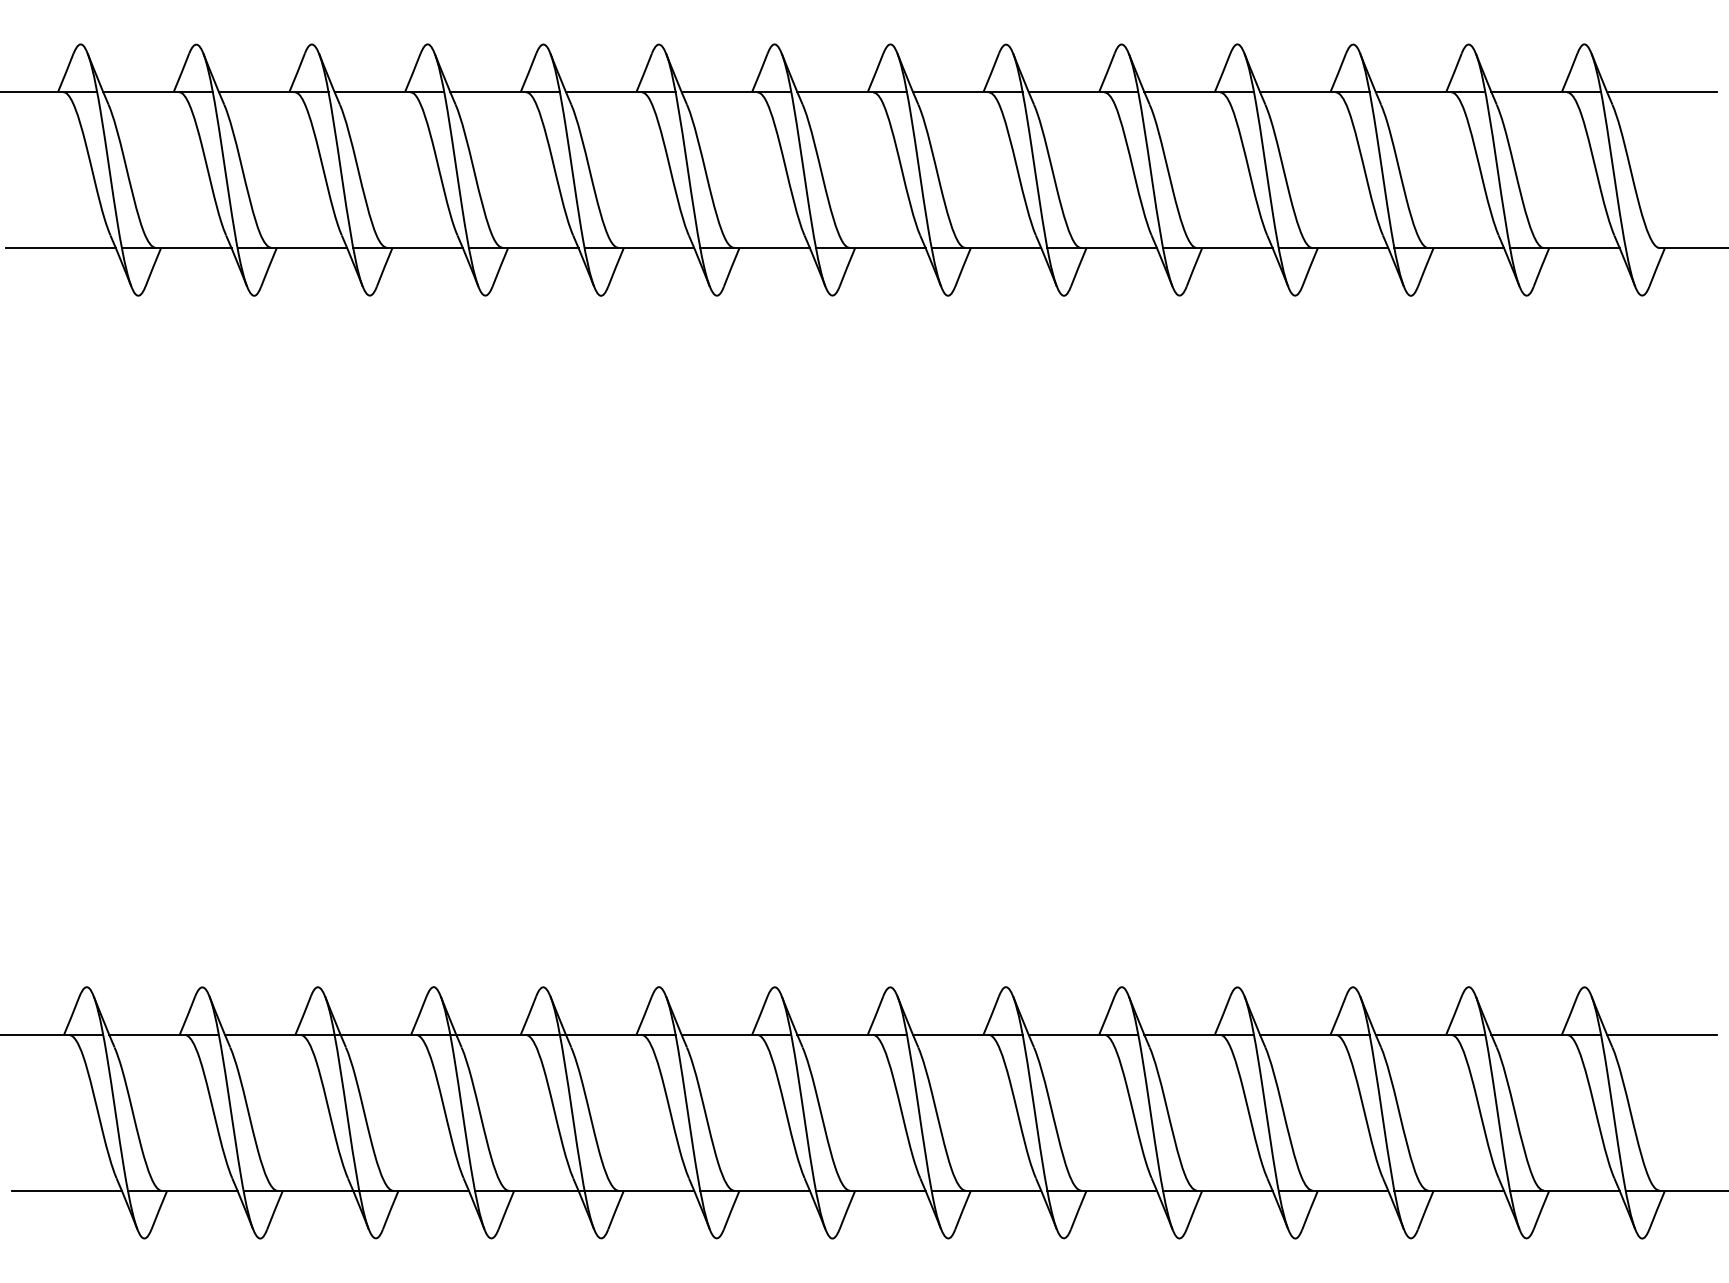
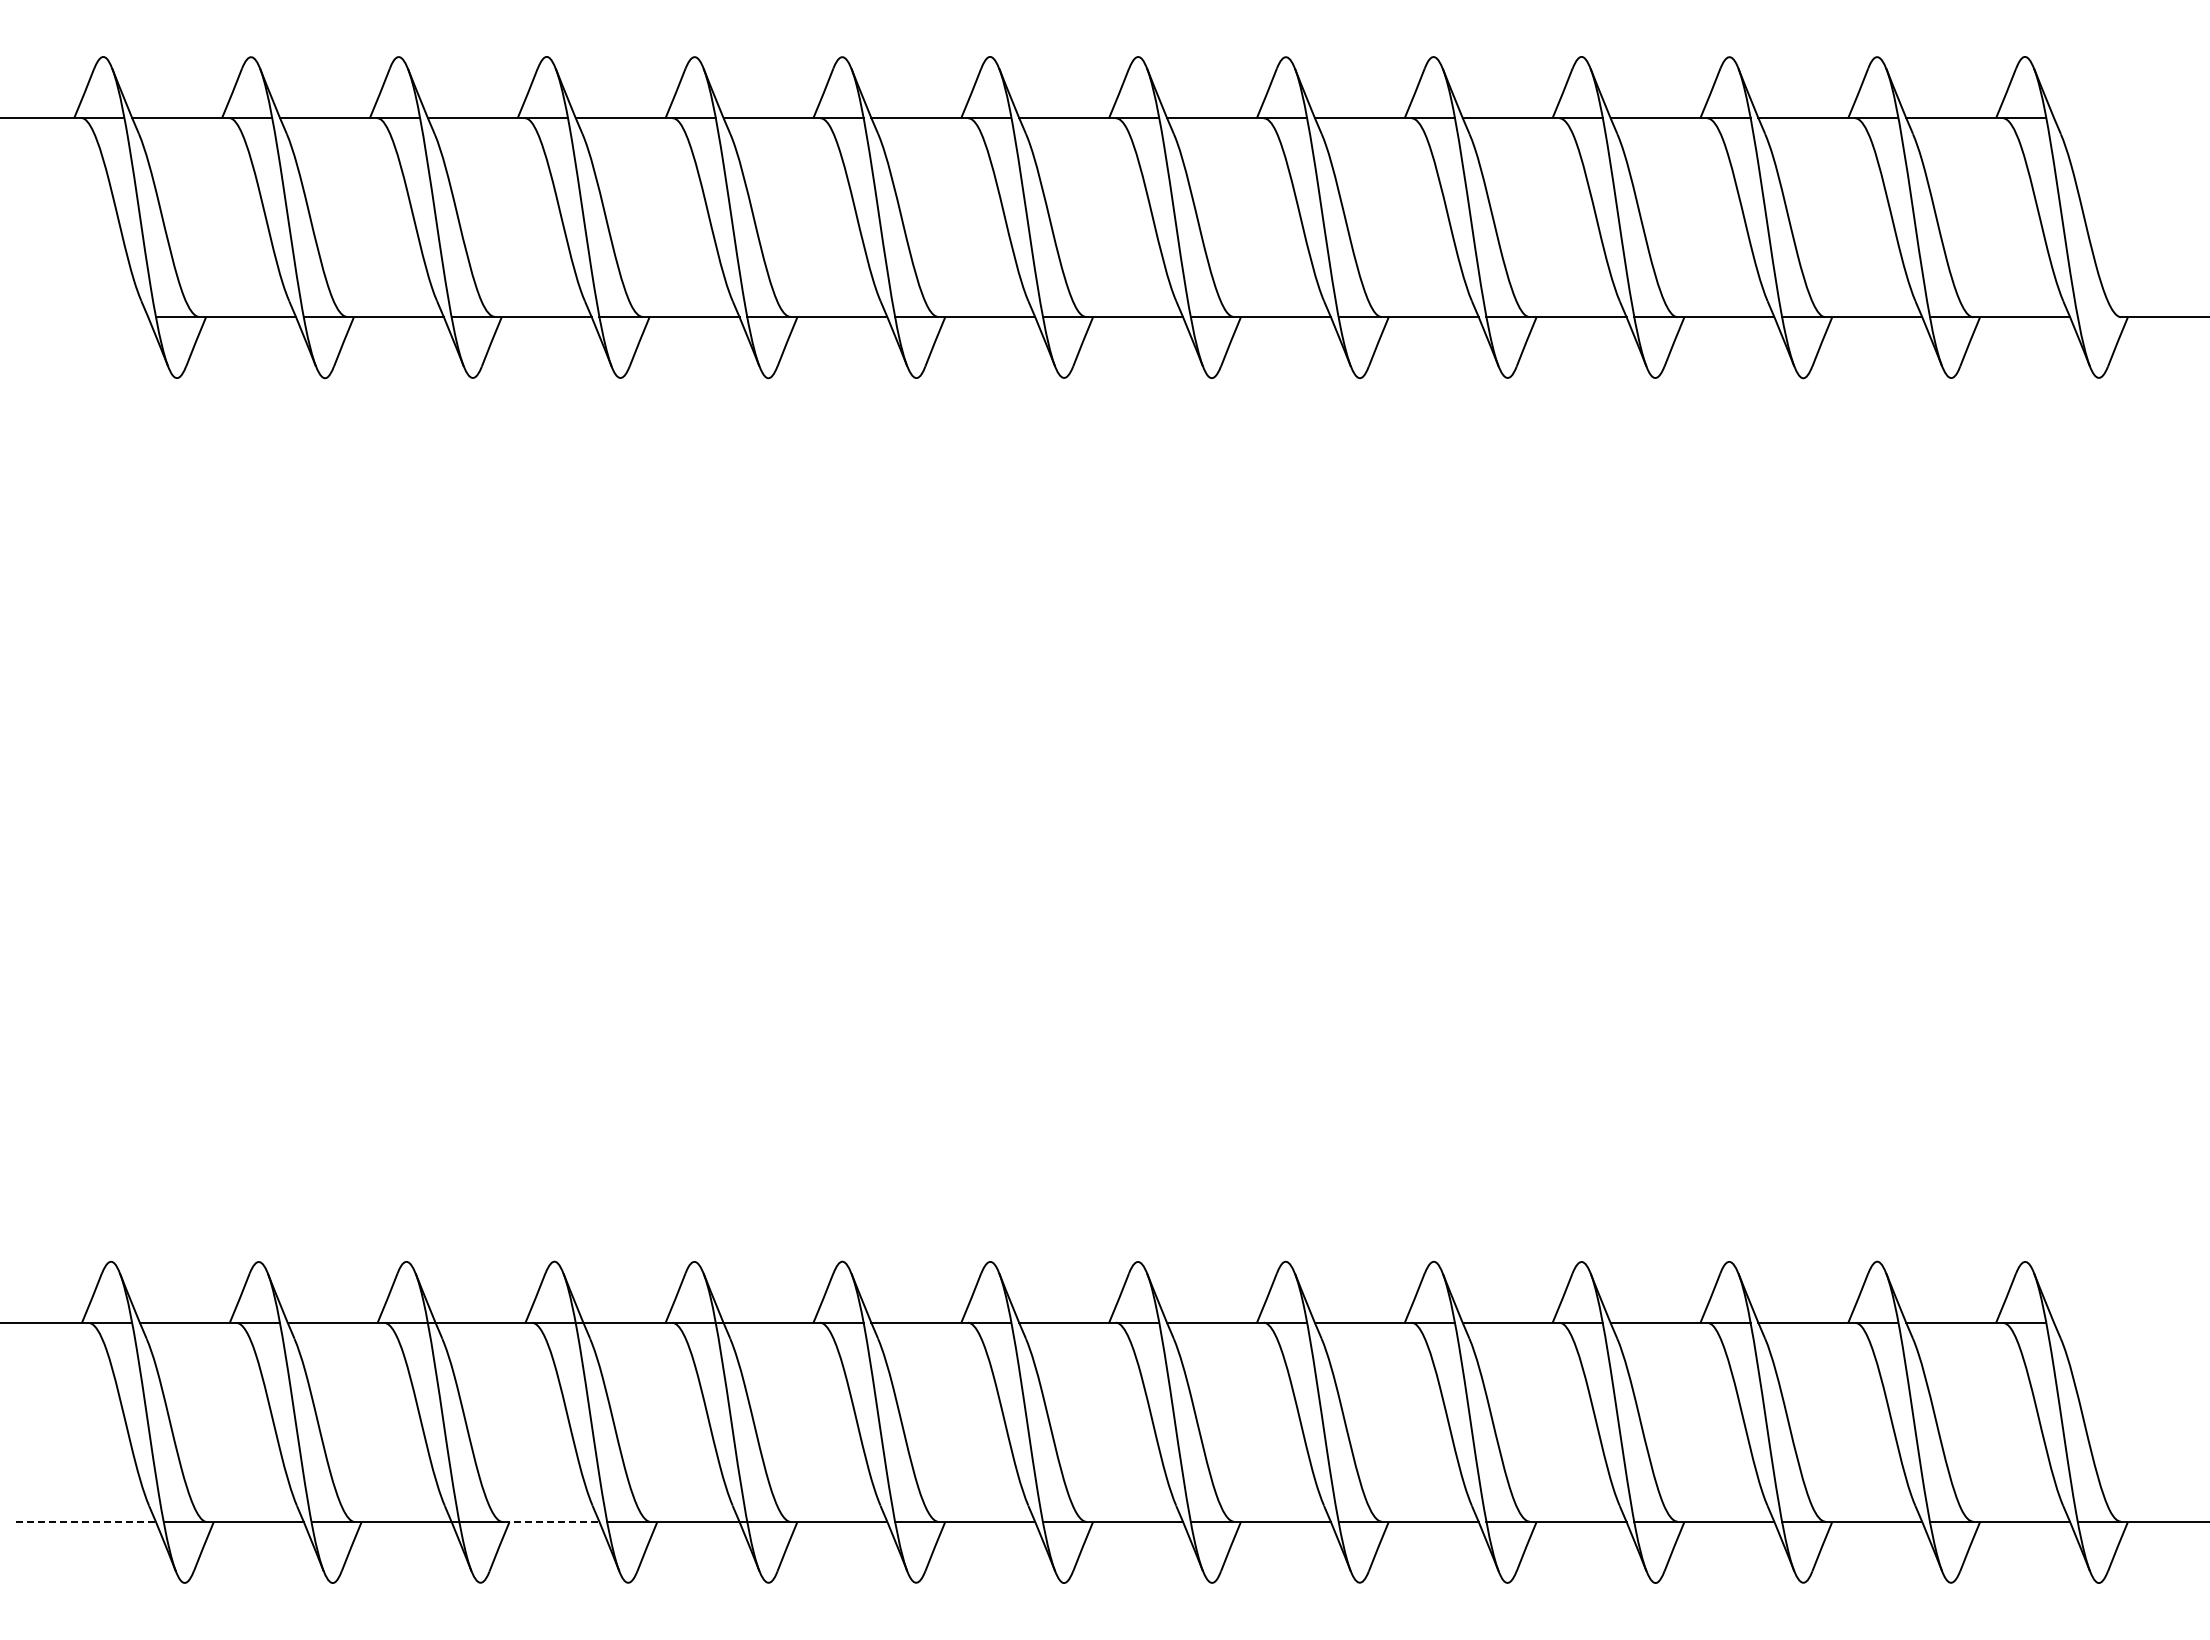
line: (1662, 91) -> (2124, 117), removed
line: (61, 248) -> (78, 317), removed
line: (1662, 1034) -> (2124, 1322), removed
line: (67, 1191) -> (86, 1522), solid -> dashed
line: (431, 1191) -> (551, 1522), solid -> dashed

